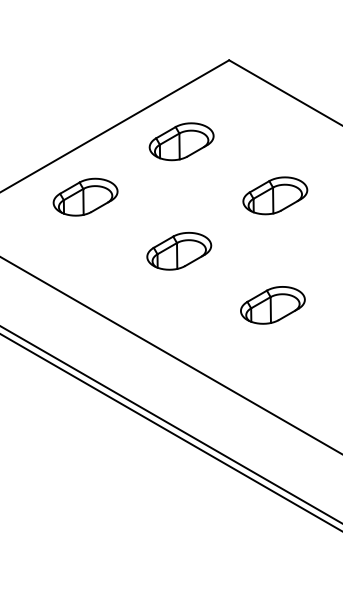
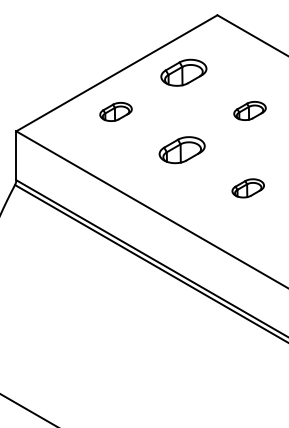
part: (274, 195) -> (249, 110), size x0.7
part: (84, 196) -> (115, 111), size x0.7
part: (271, 305) -> (247, 188), size x0.7

